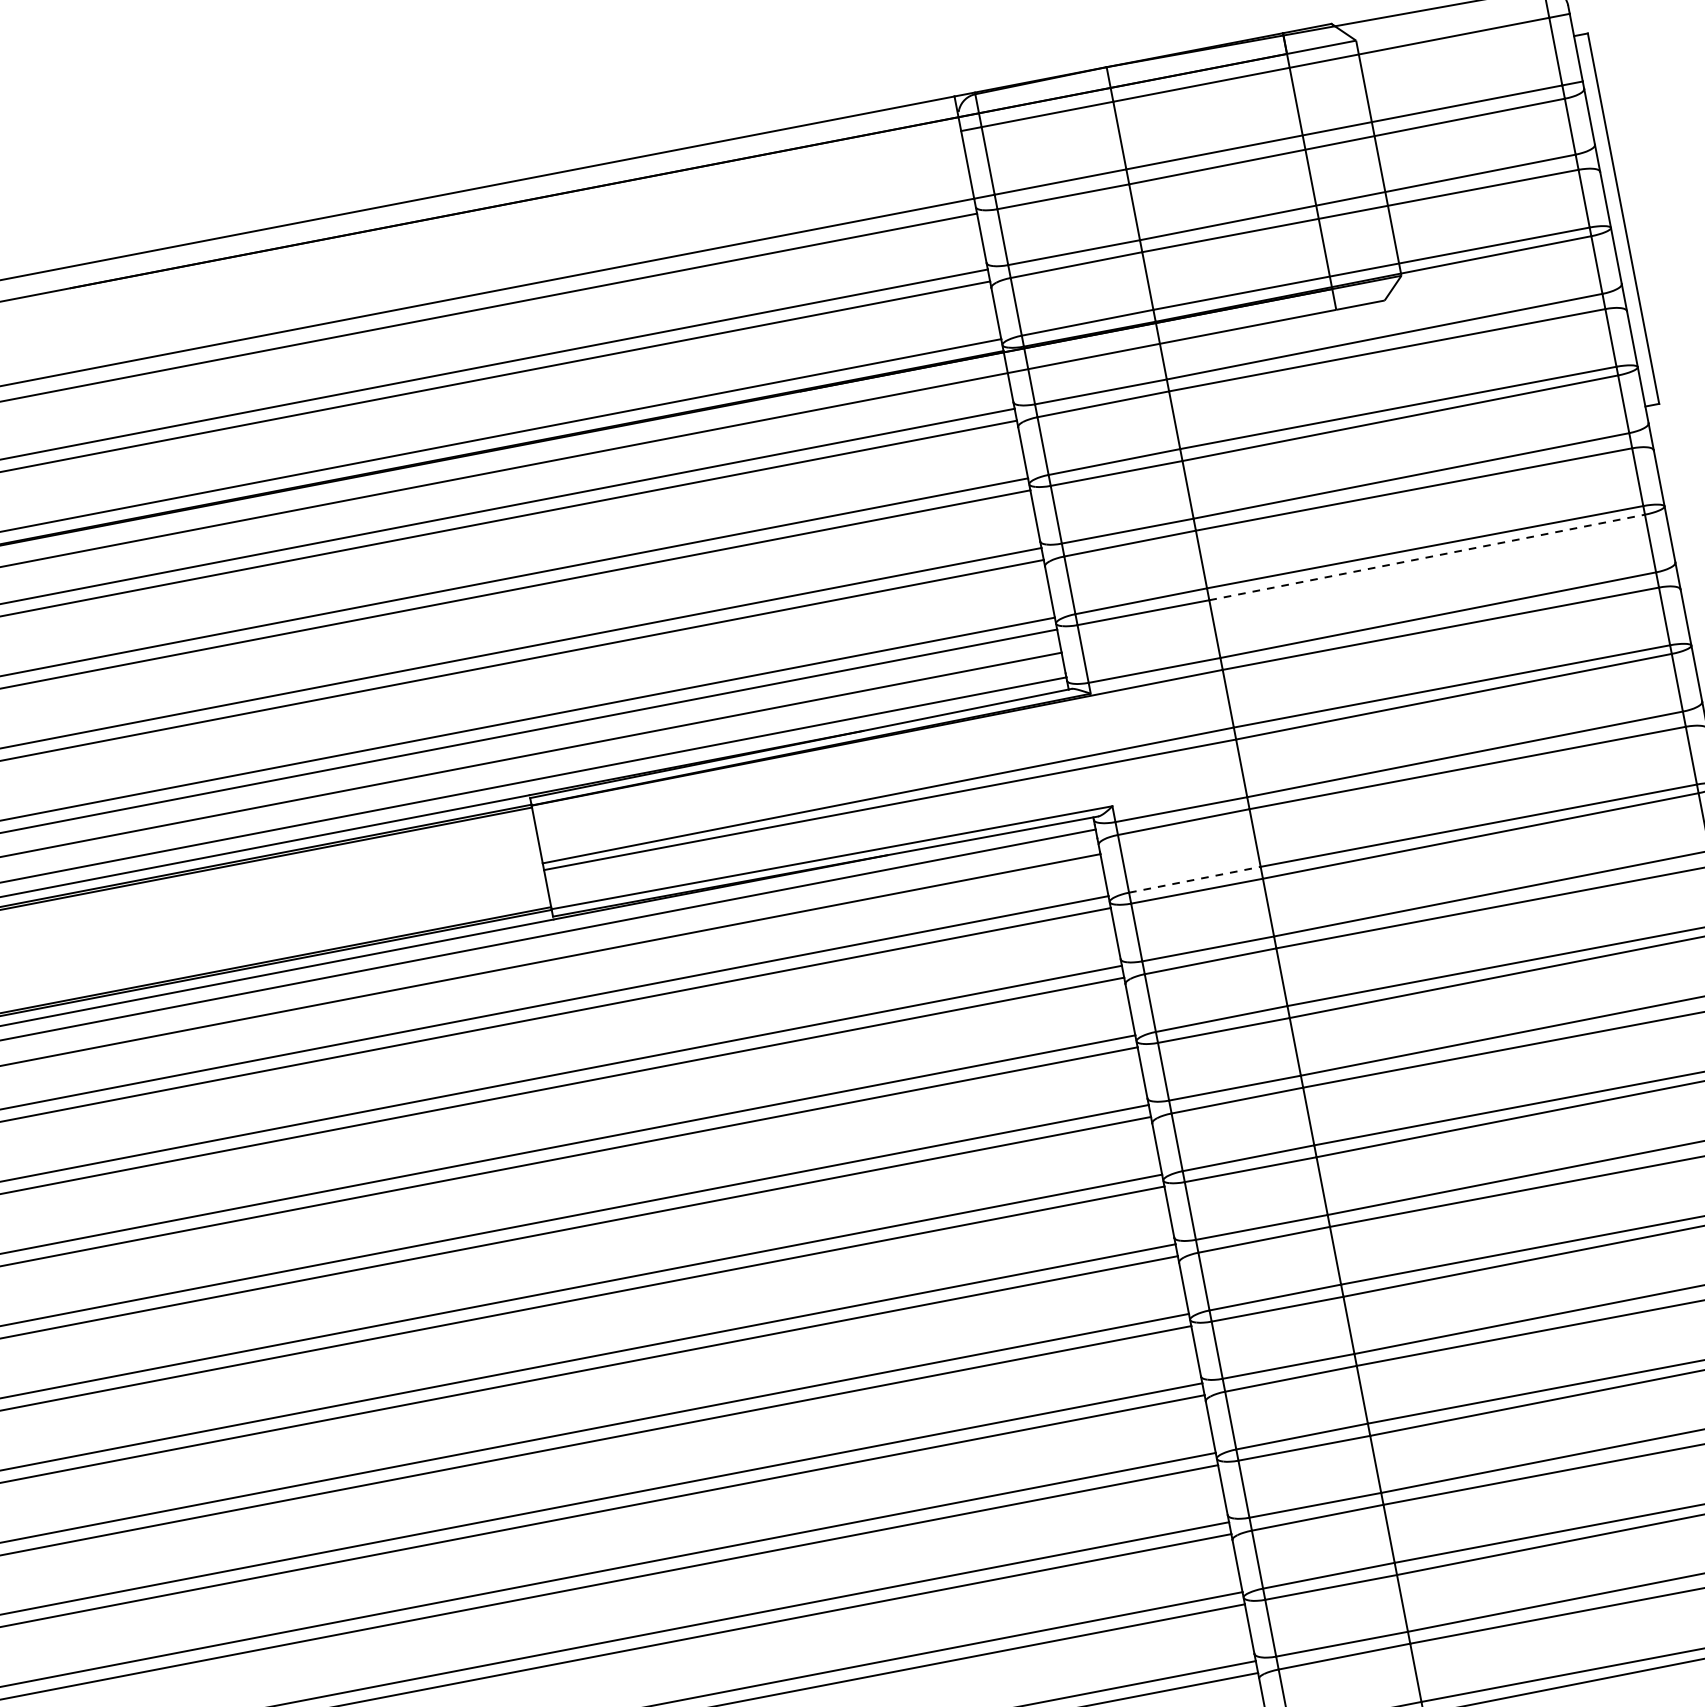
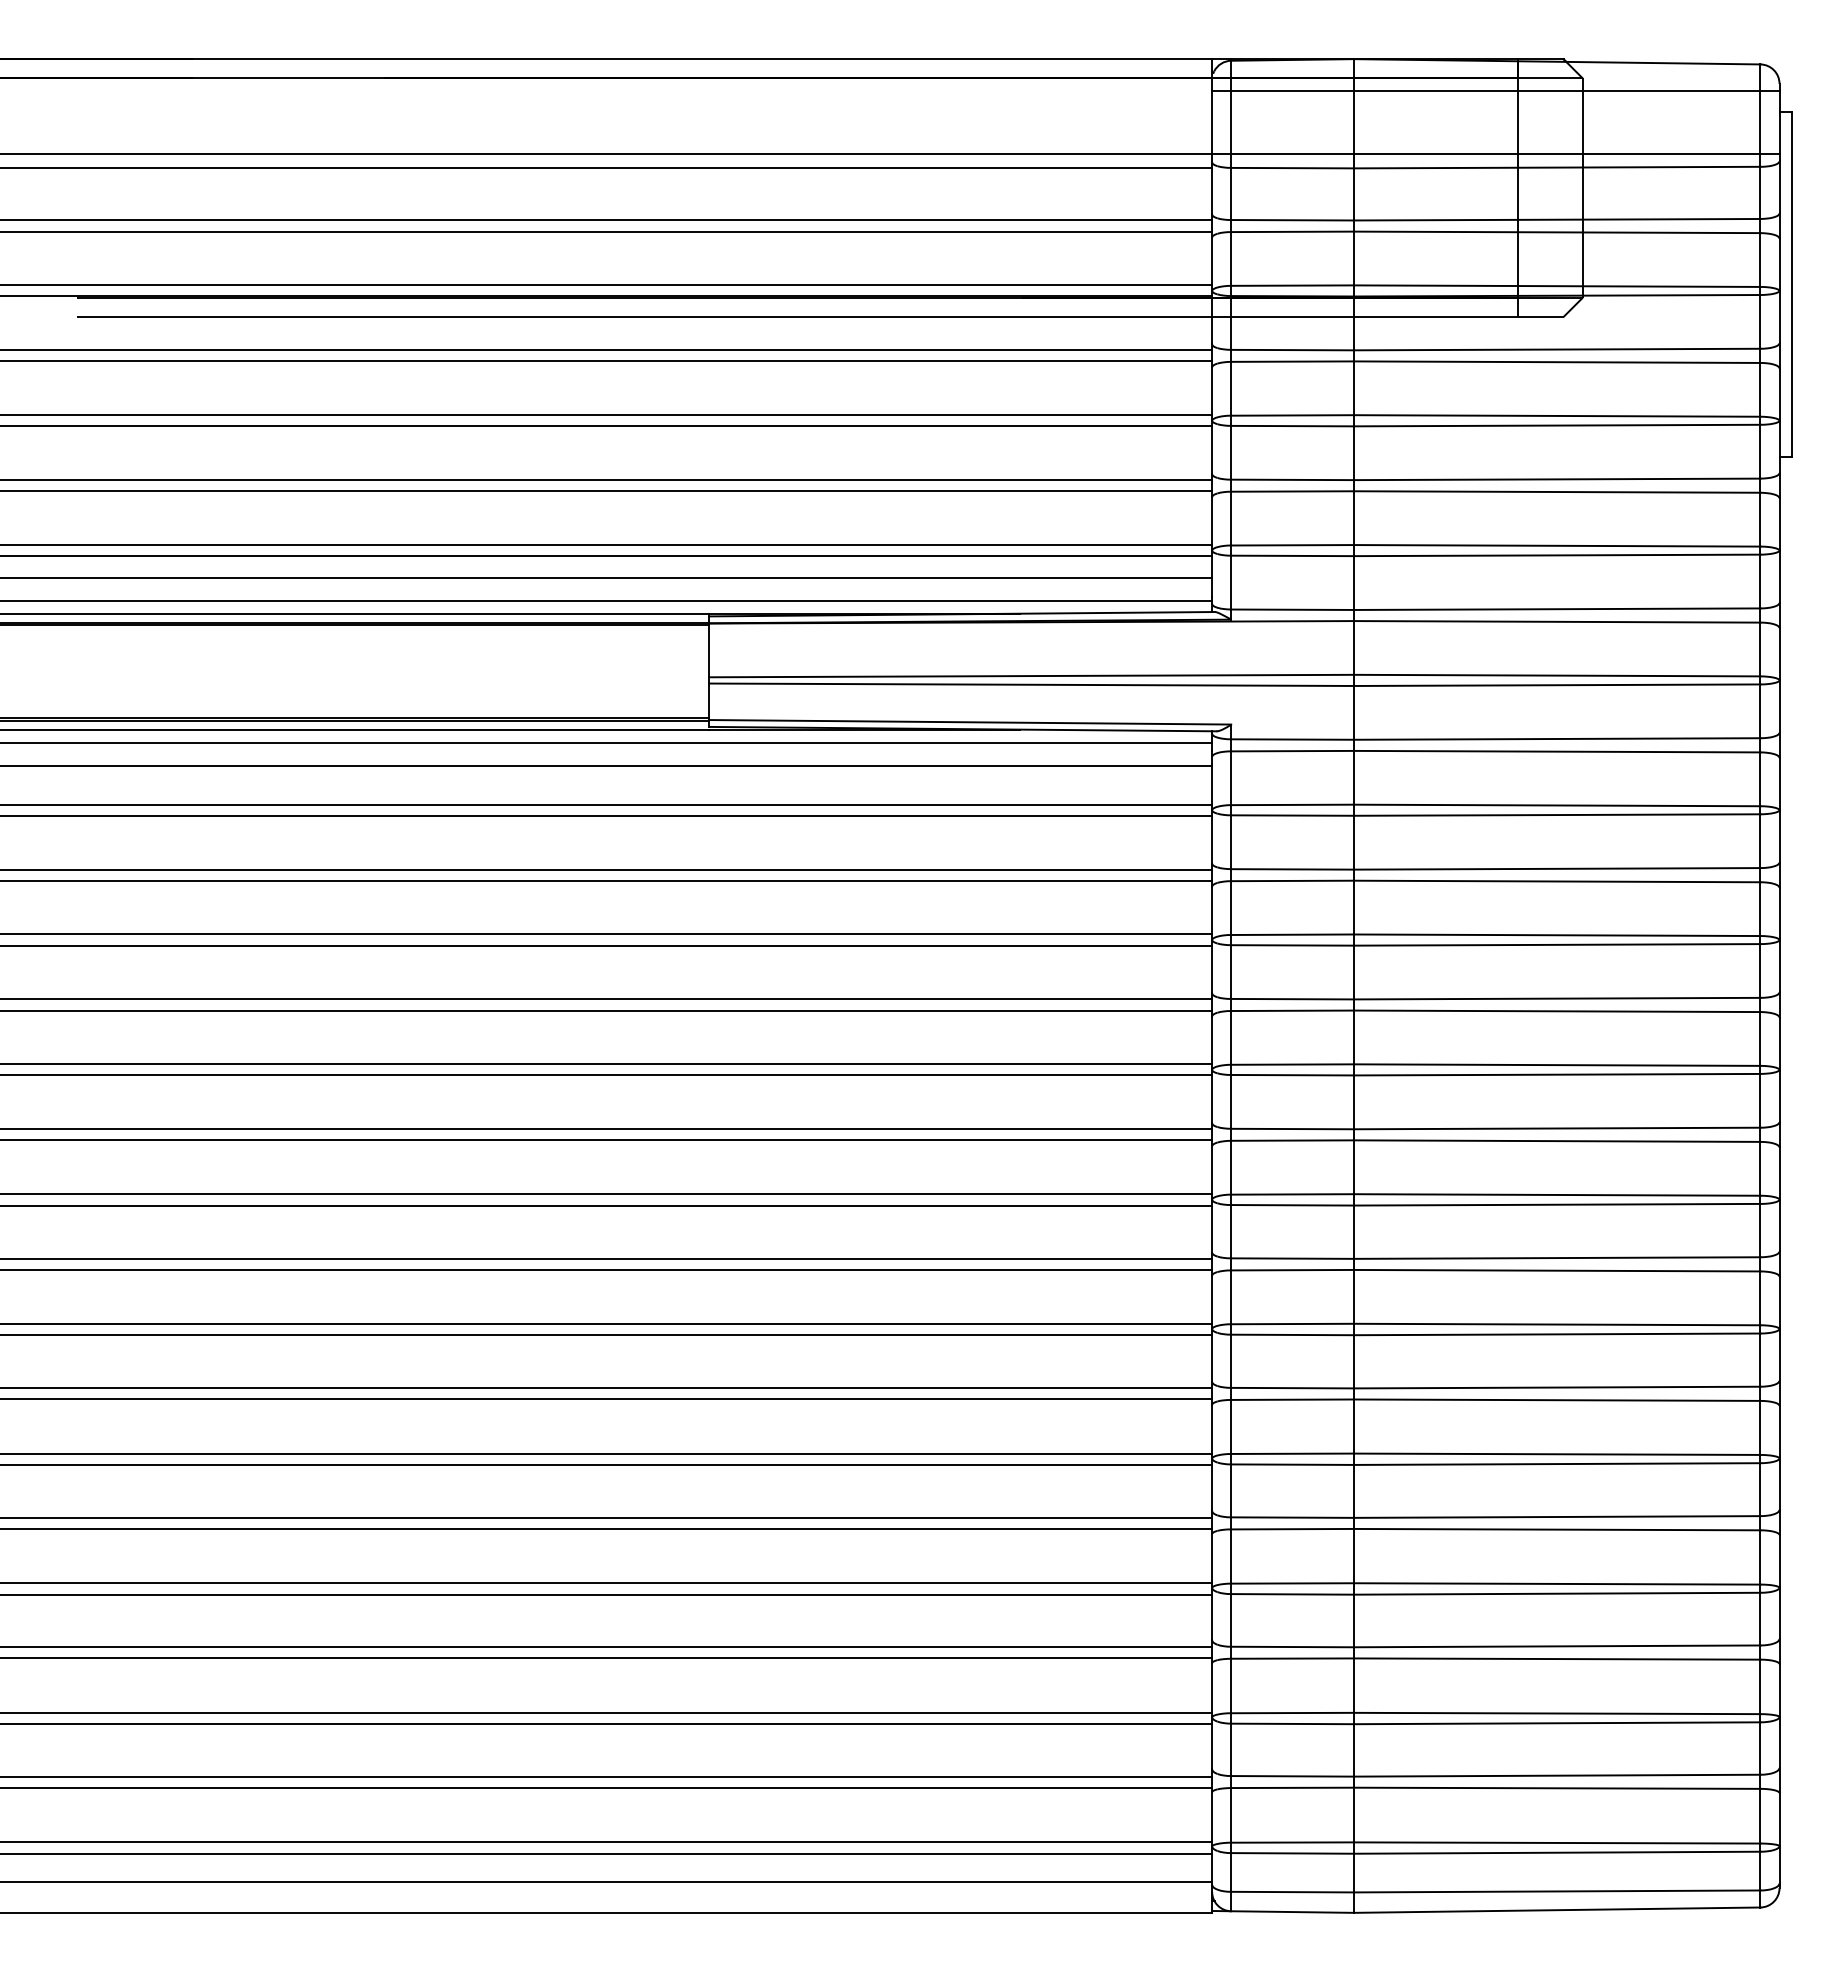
line: (1427, 557) -> (1557, 555), dashed -> solid
line: (1195, 879) -> (1293, 804), dashed -> solid

